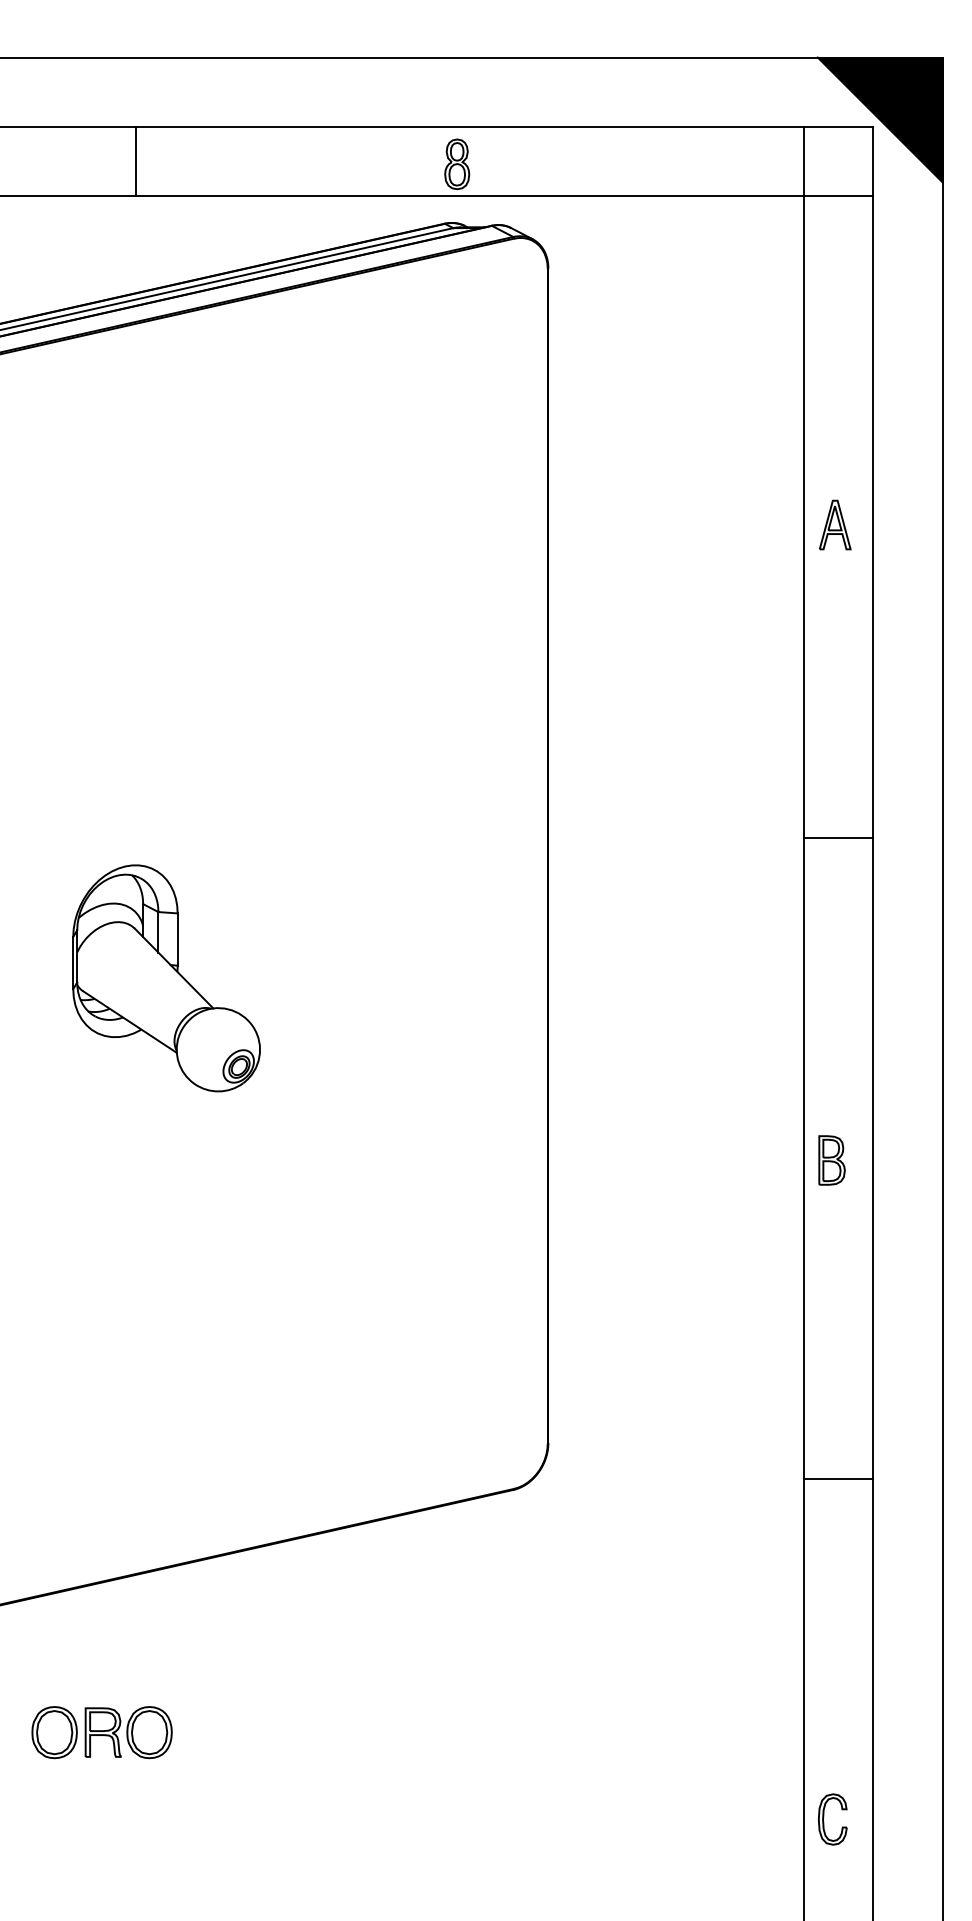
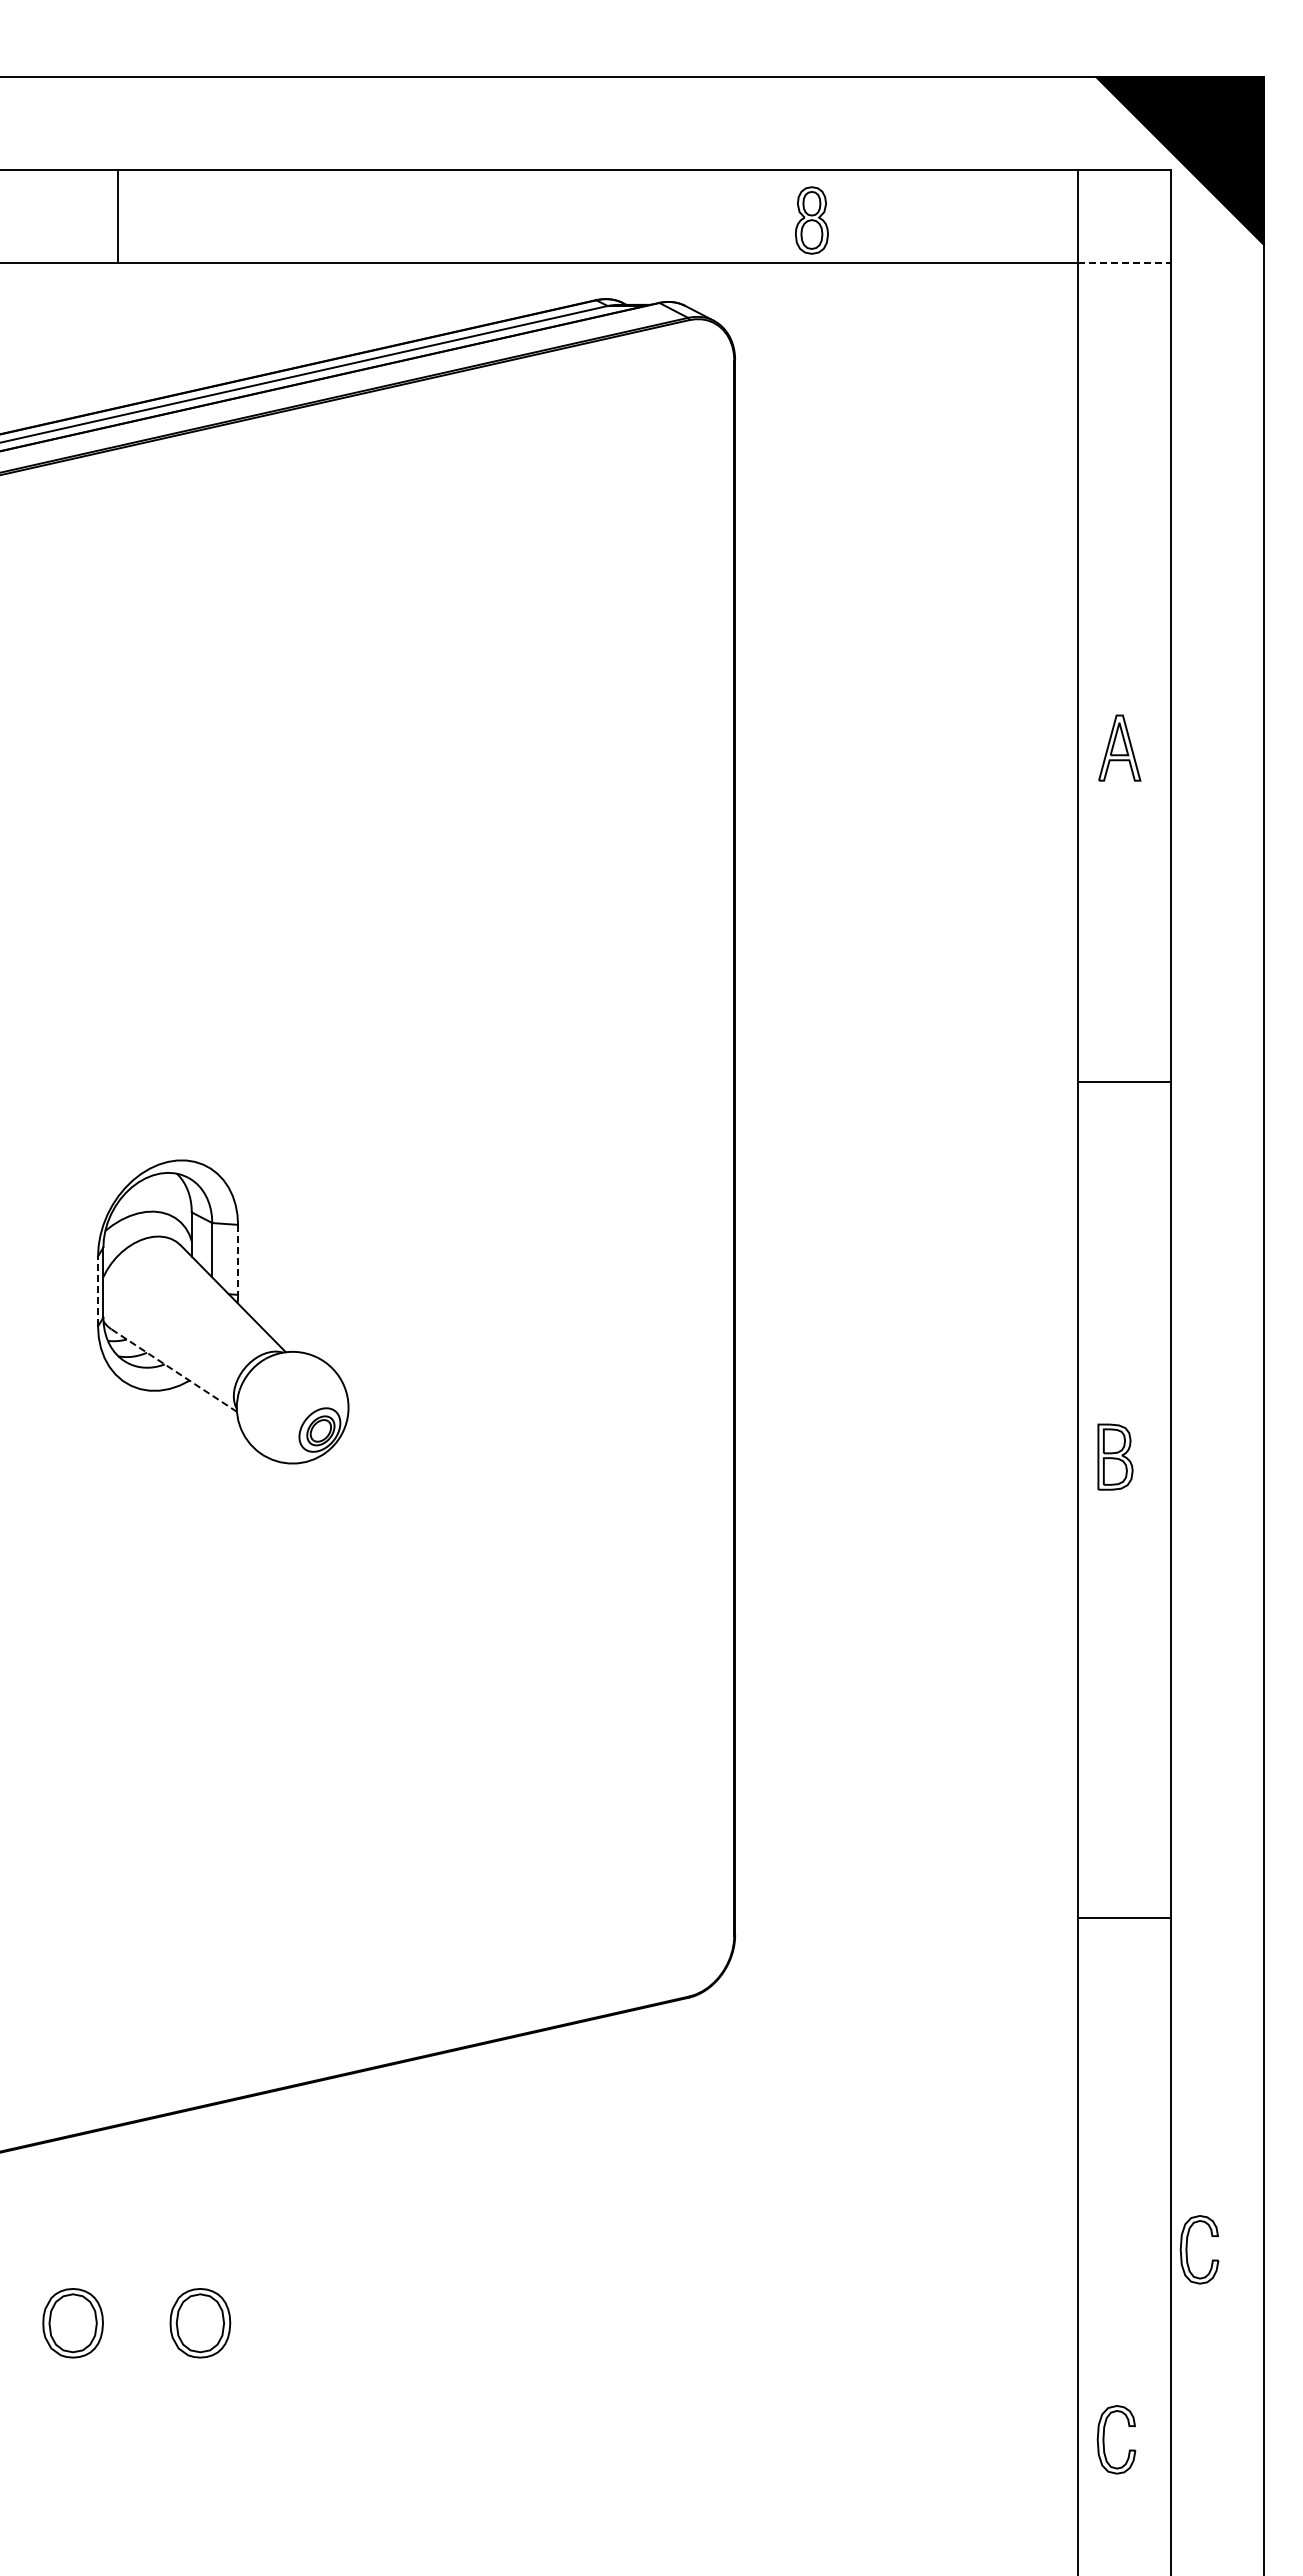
line: (135, 161) -> (117, 216), moved
part: (456, 164) -> (811, 220), moved
line: (838, 196) -> (1124, 263), solid -> dashed
part: (835, 524) -> (1119, 747), moved
line: (838, 837) -> (1123, 1082), moved
line: (177, 939) -> (238, 1259), solid -> dashed
line: (73, 963) -> (98, 1291), solid -> dashed
line: (129, 1022) -> (173, 1370), solid -> dashed
part: (832, 1160) -> (1115, 1456), moved
line: (838, 1478) -> (1123, 1917), moved
part: (885, 1677) -> (1187, 2249), added
part: (102, 1732) -> (137, 2322), removed

